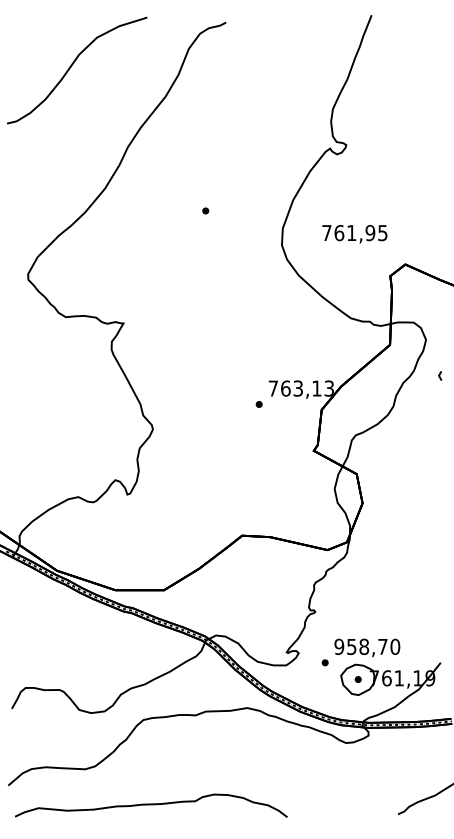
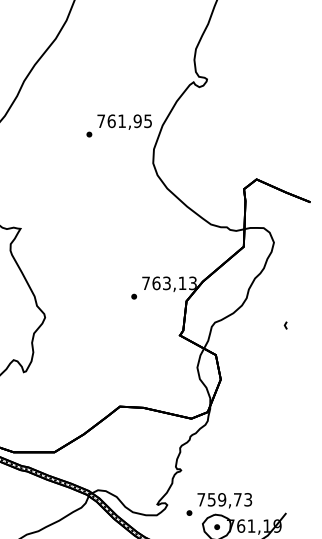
text: (354, 234) -> (124, 122), moved
line: (440, 375) -> (286, 325), moved
text: (367, 646) -> (224, 499), 958,70 -> 759,73

